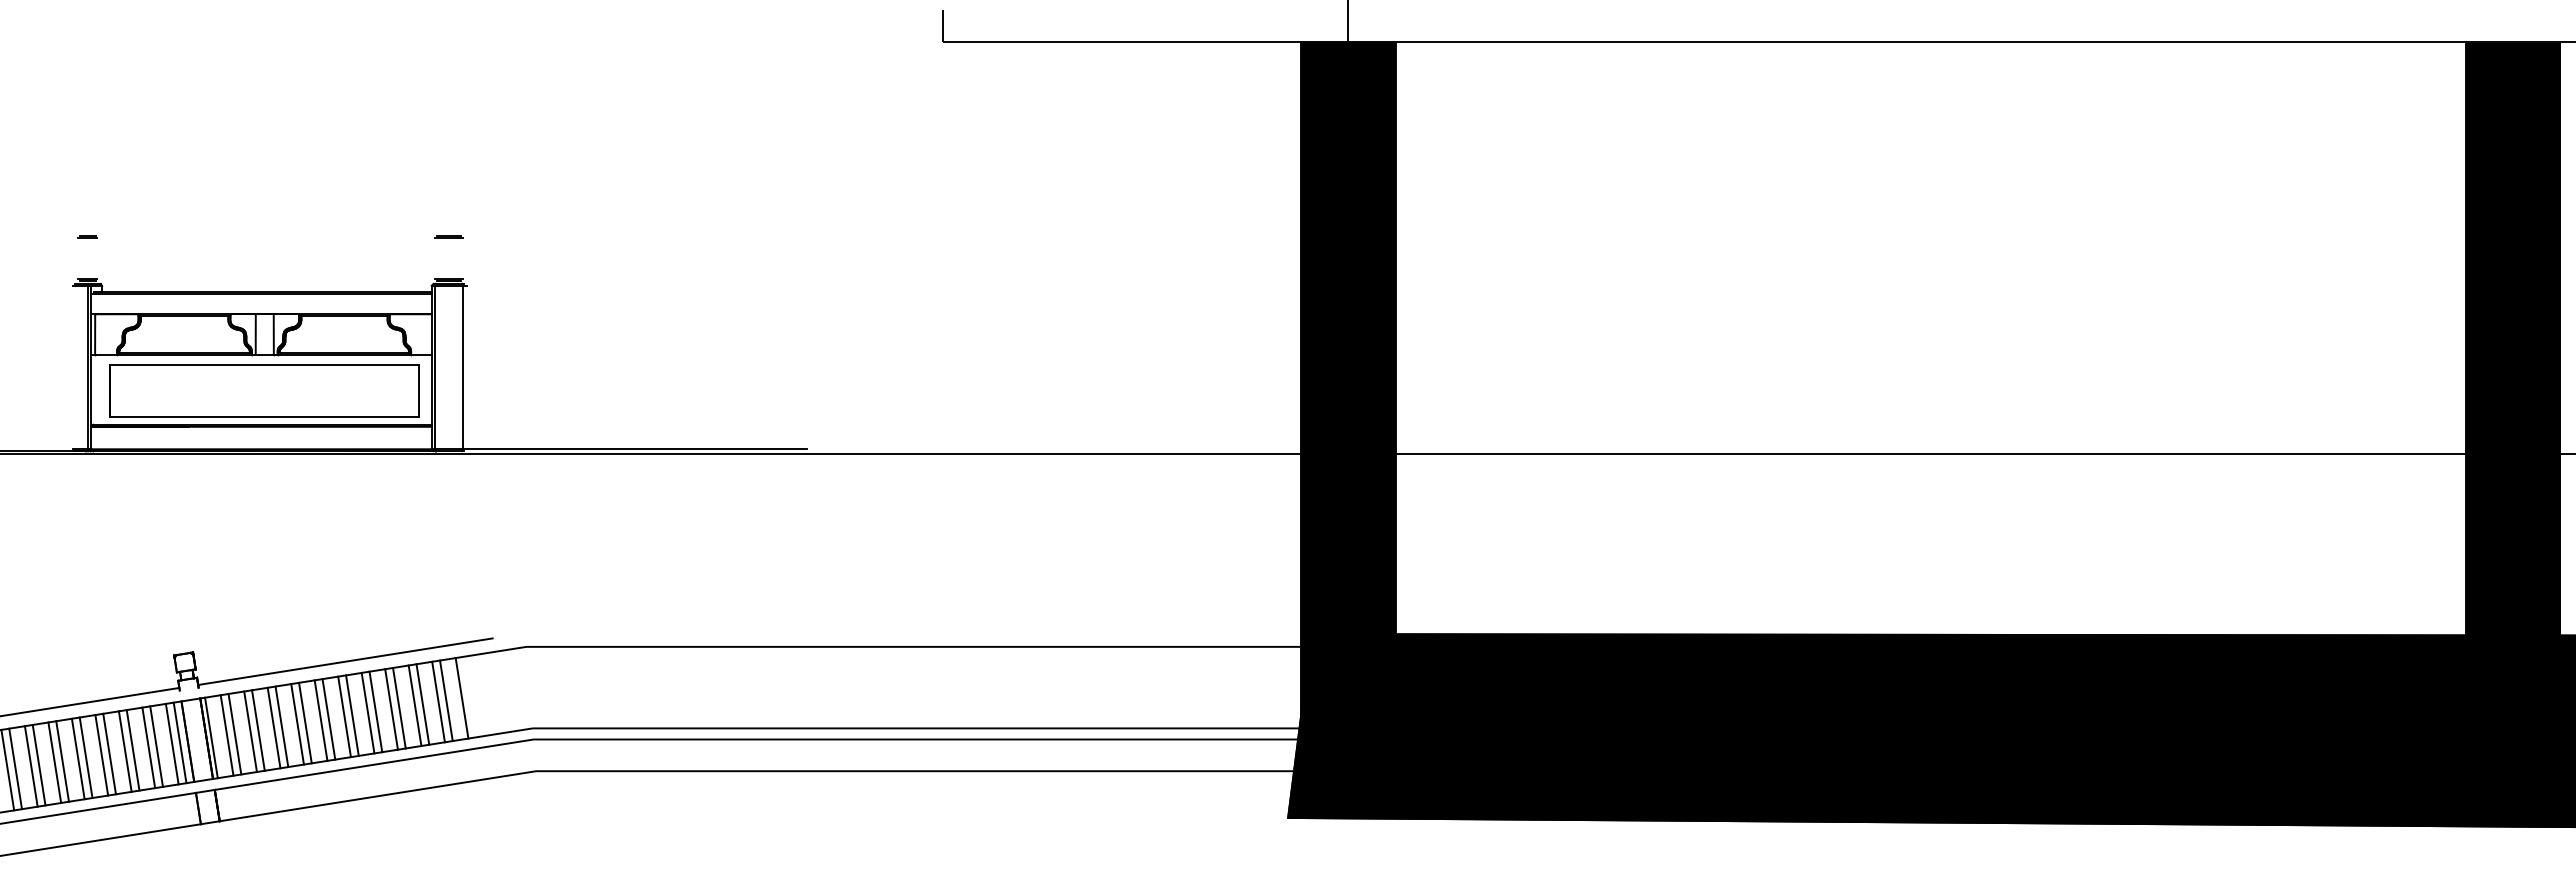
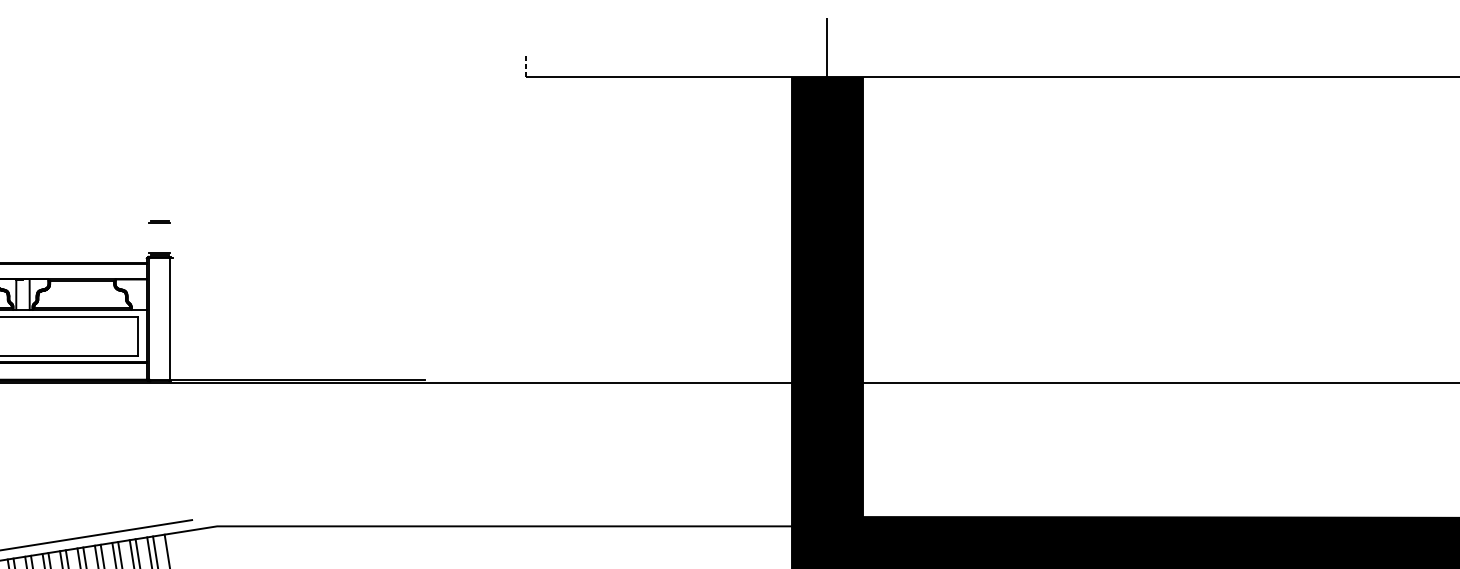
line: (942, 25) -> (525, 65), solid -> dashed

